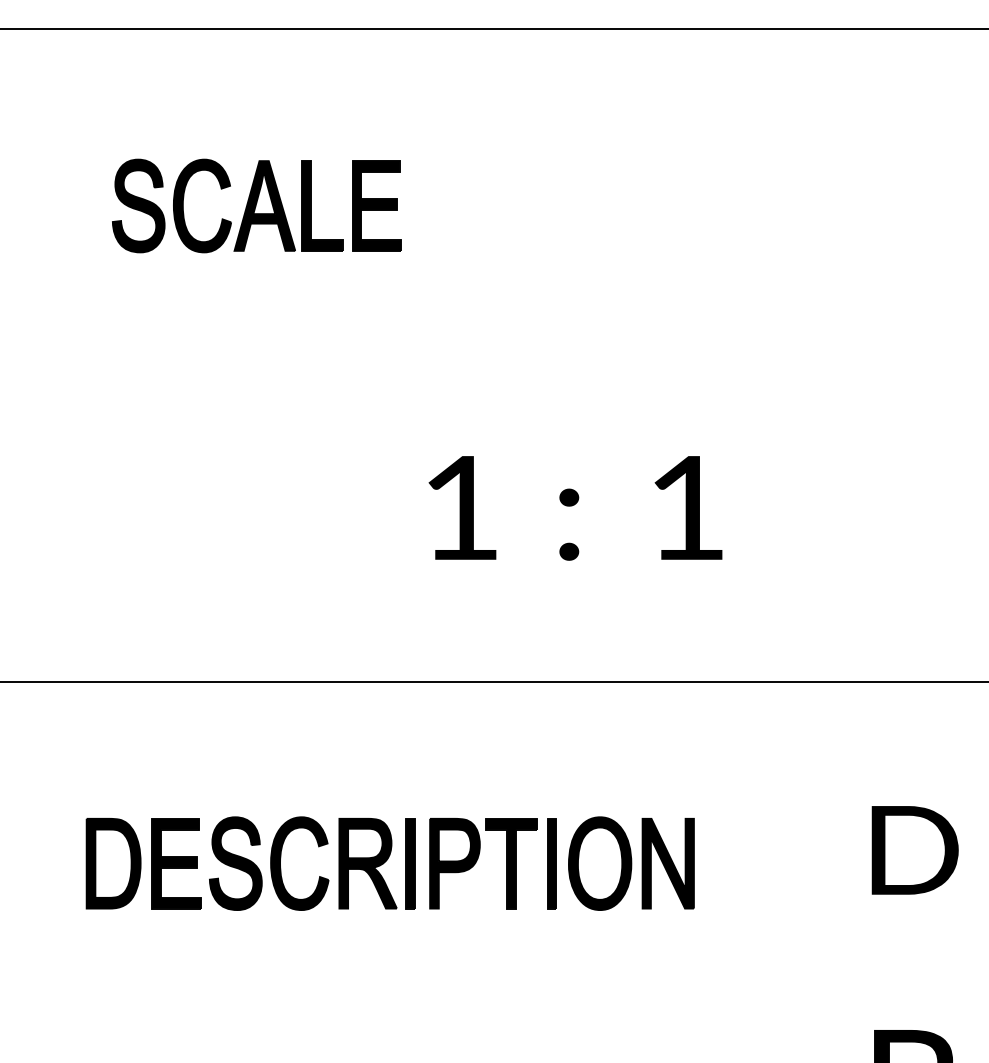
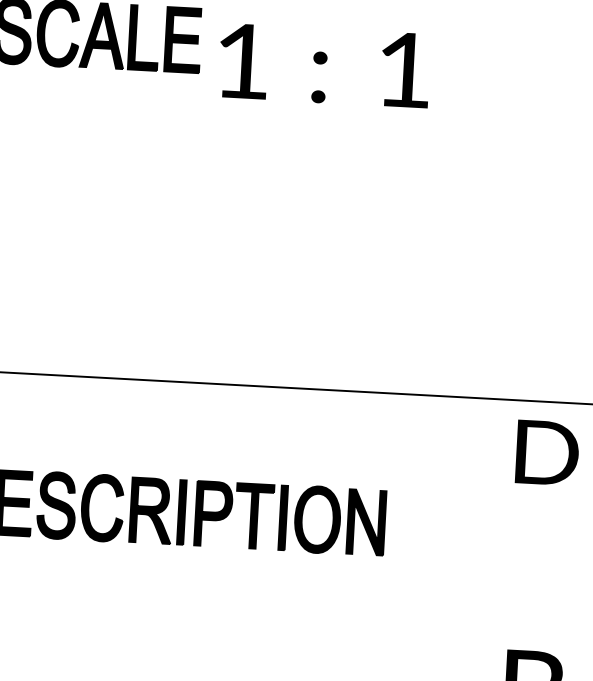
text: (575, 508) -> (324, 66), moved
text: (914, 850) -> (547, 453), moved

